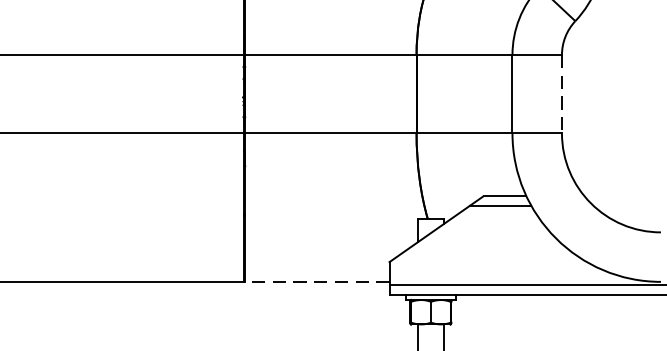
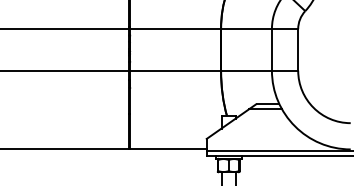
line: (562, 93) -> (298, 49), dashed -> solid
line: (315, 282) -> (167, 149), dashed -> solid

